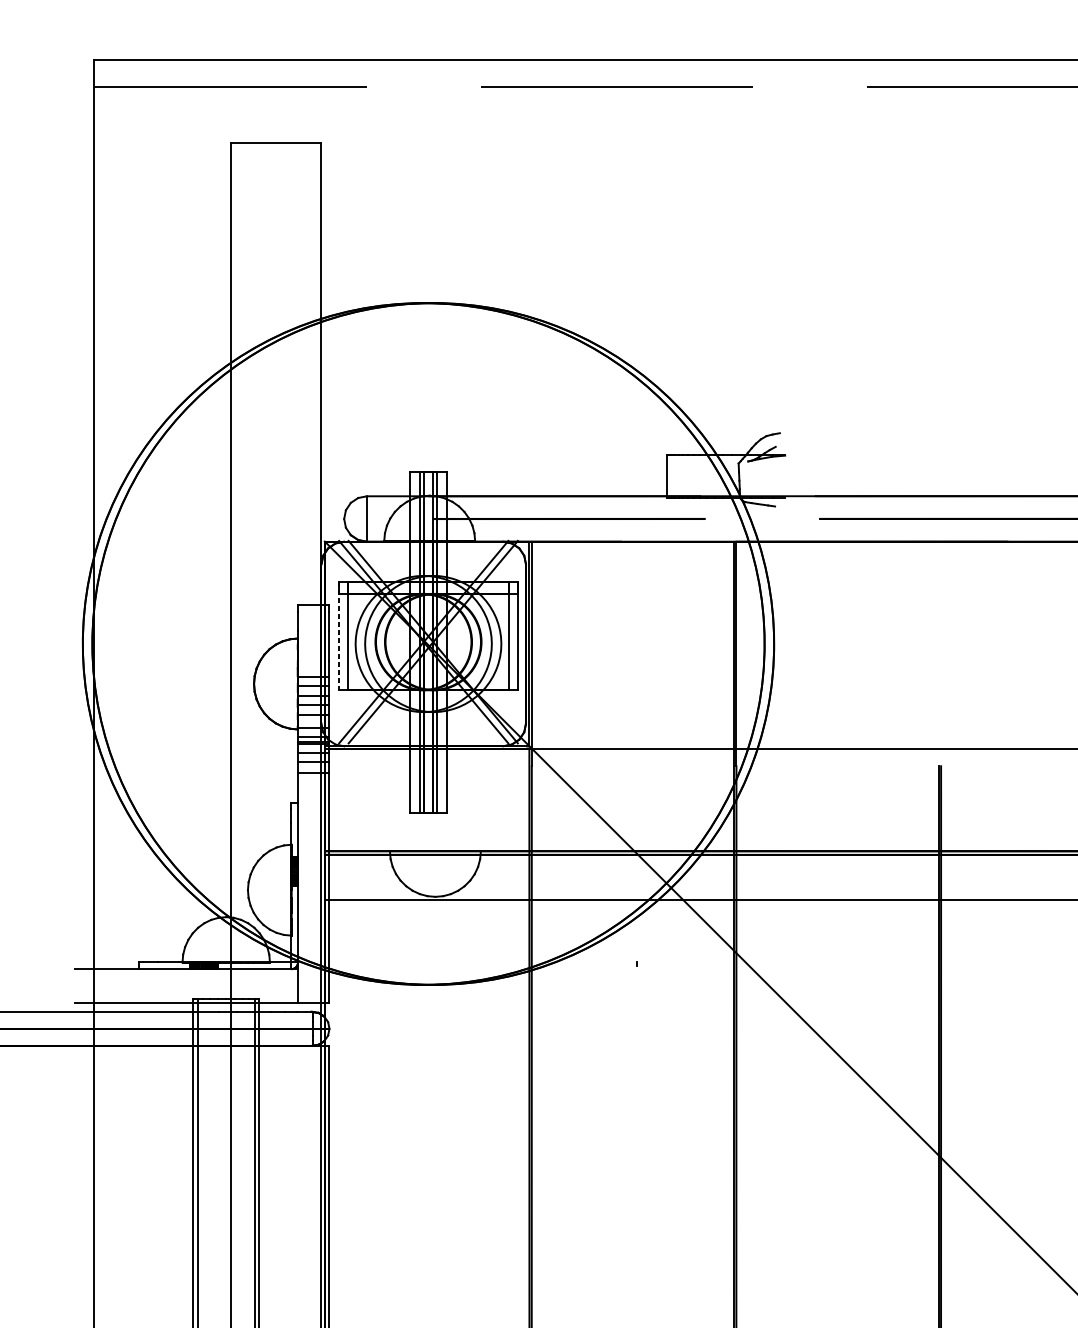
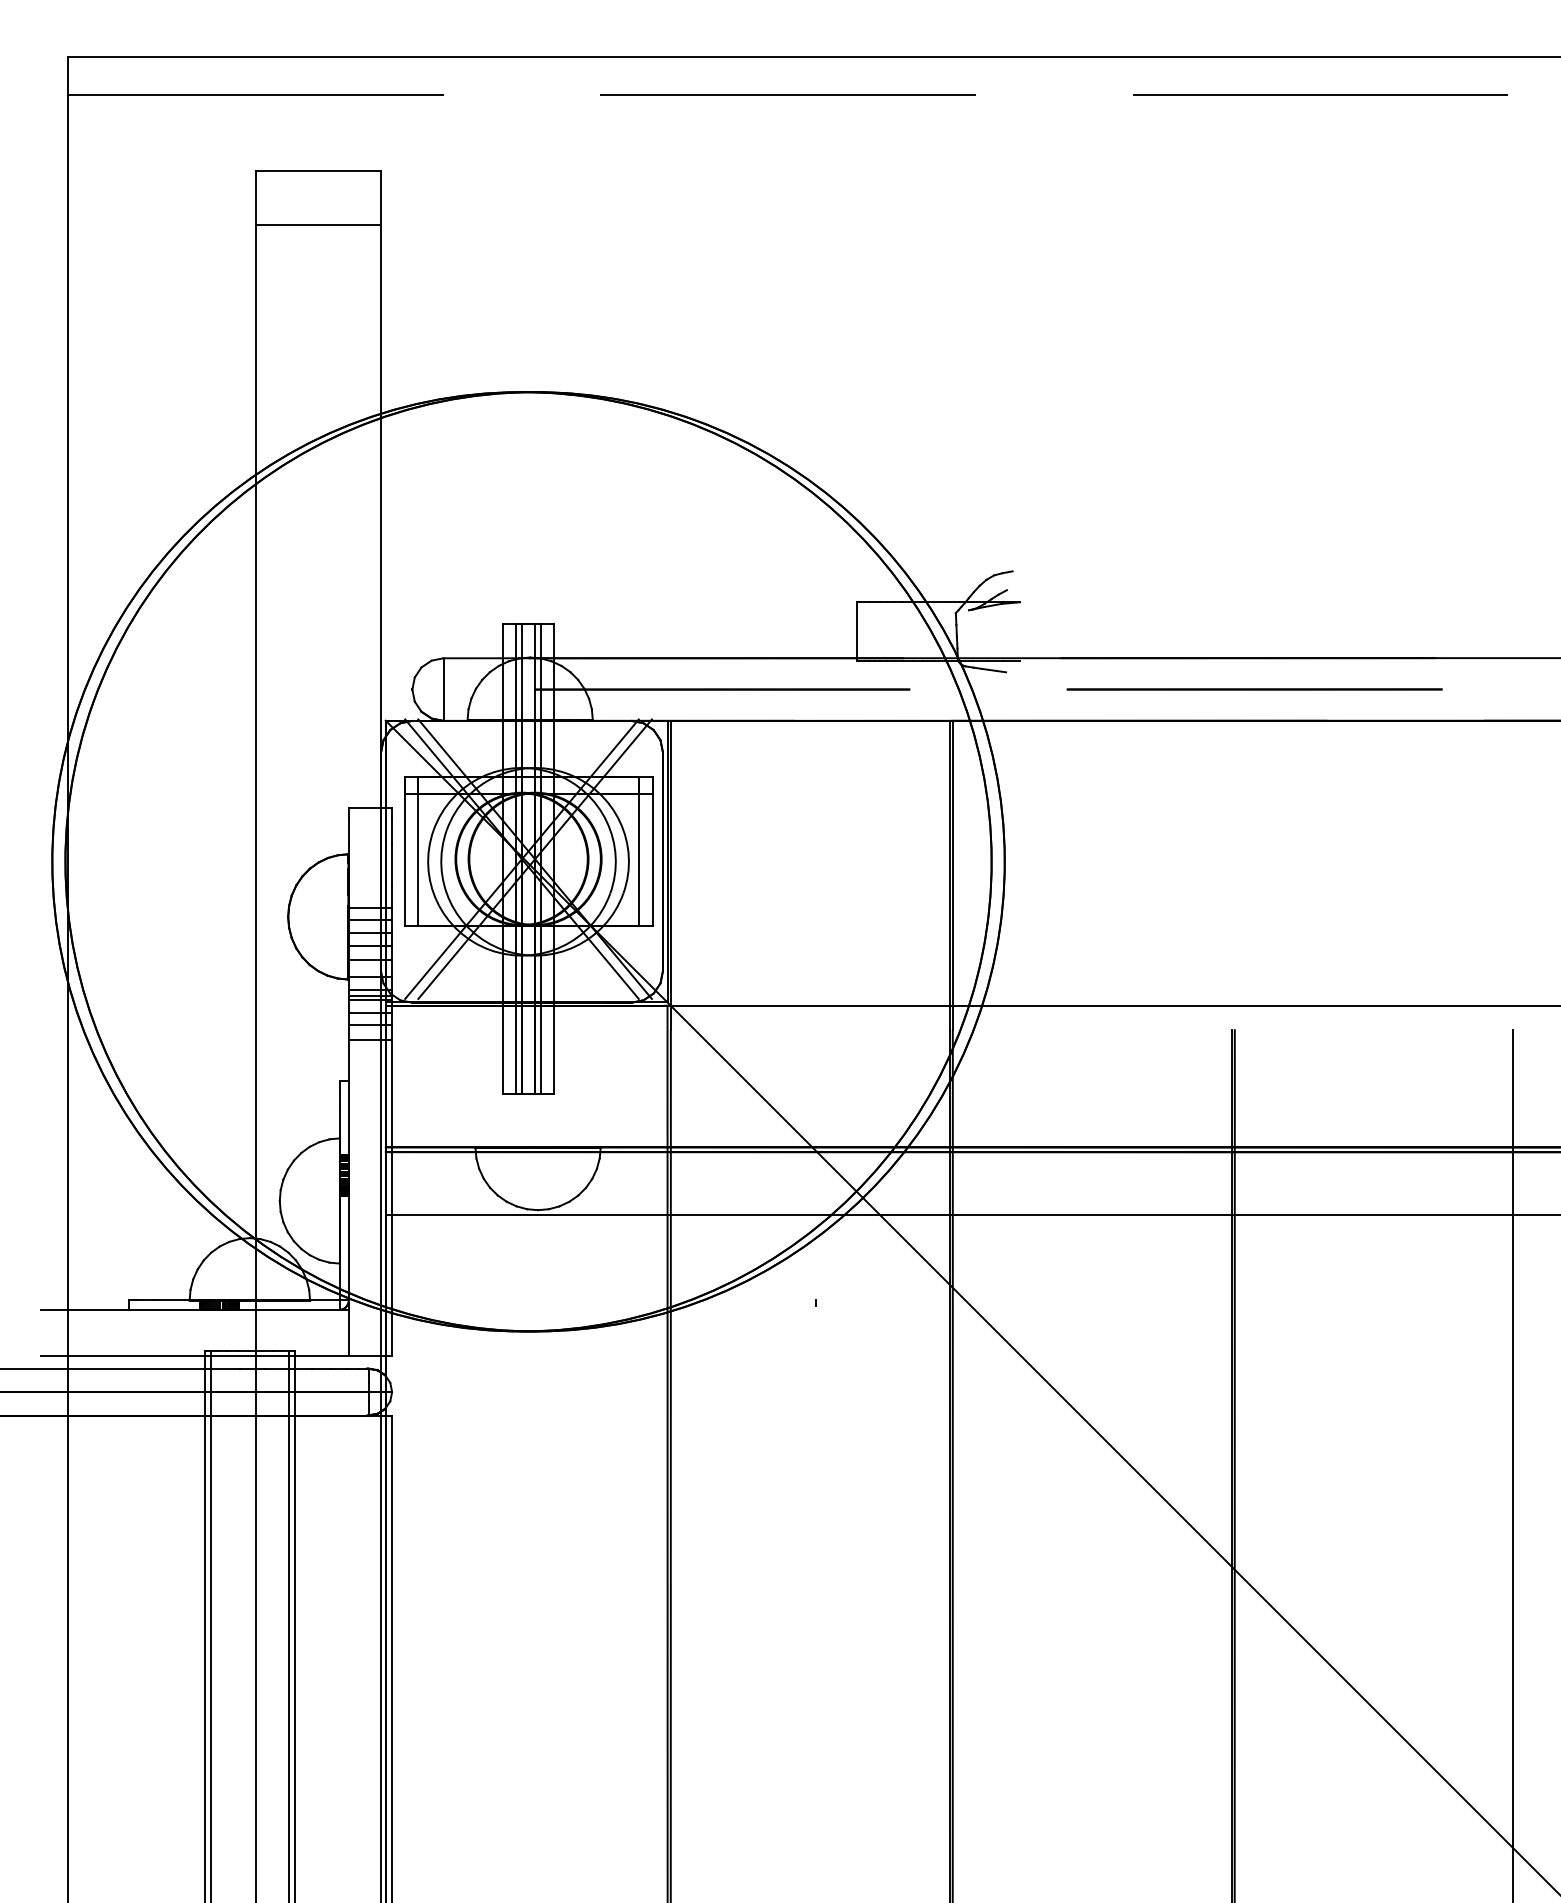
line: (276, 182) -> (318, 225), added
line: (338, 636) -> (404, 851), dashed -> solid

